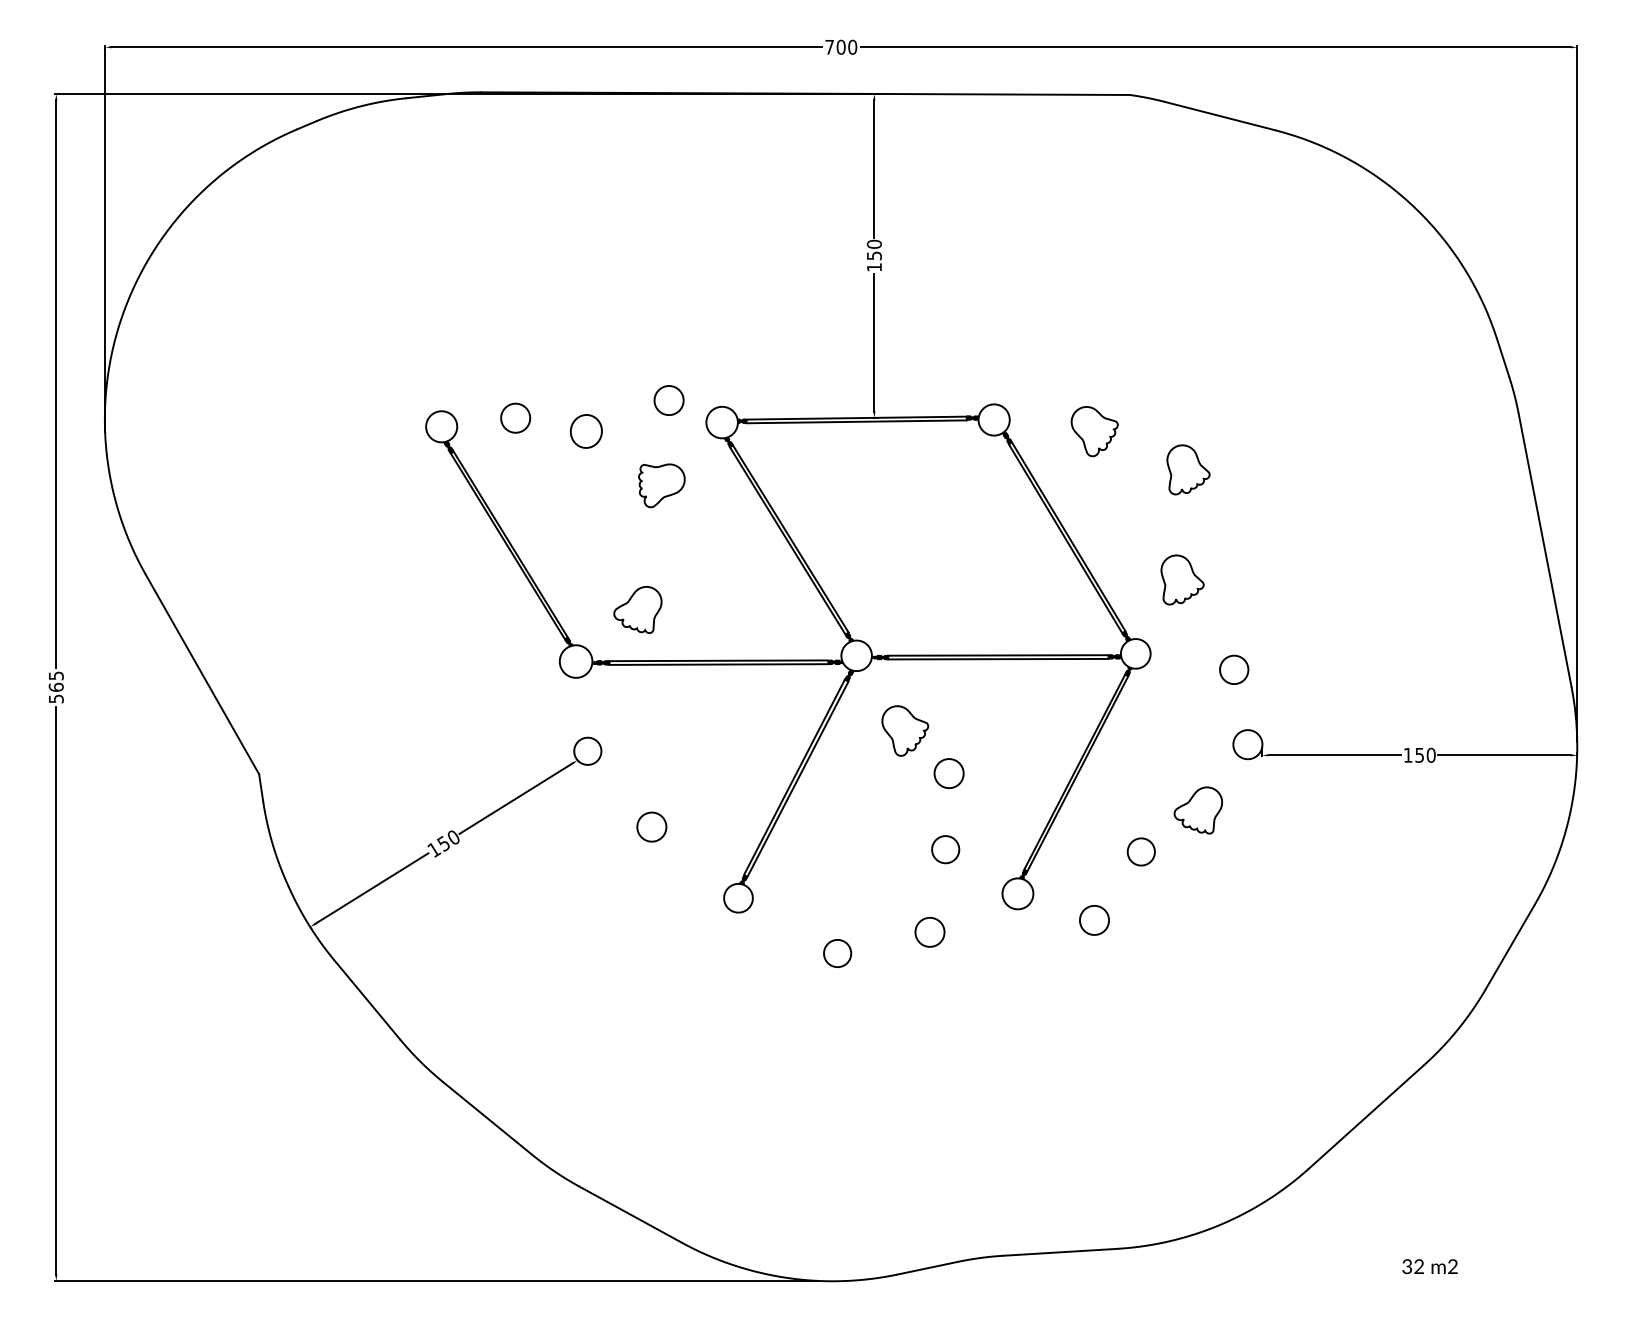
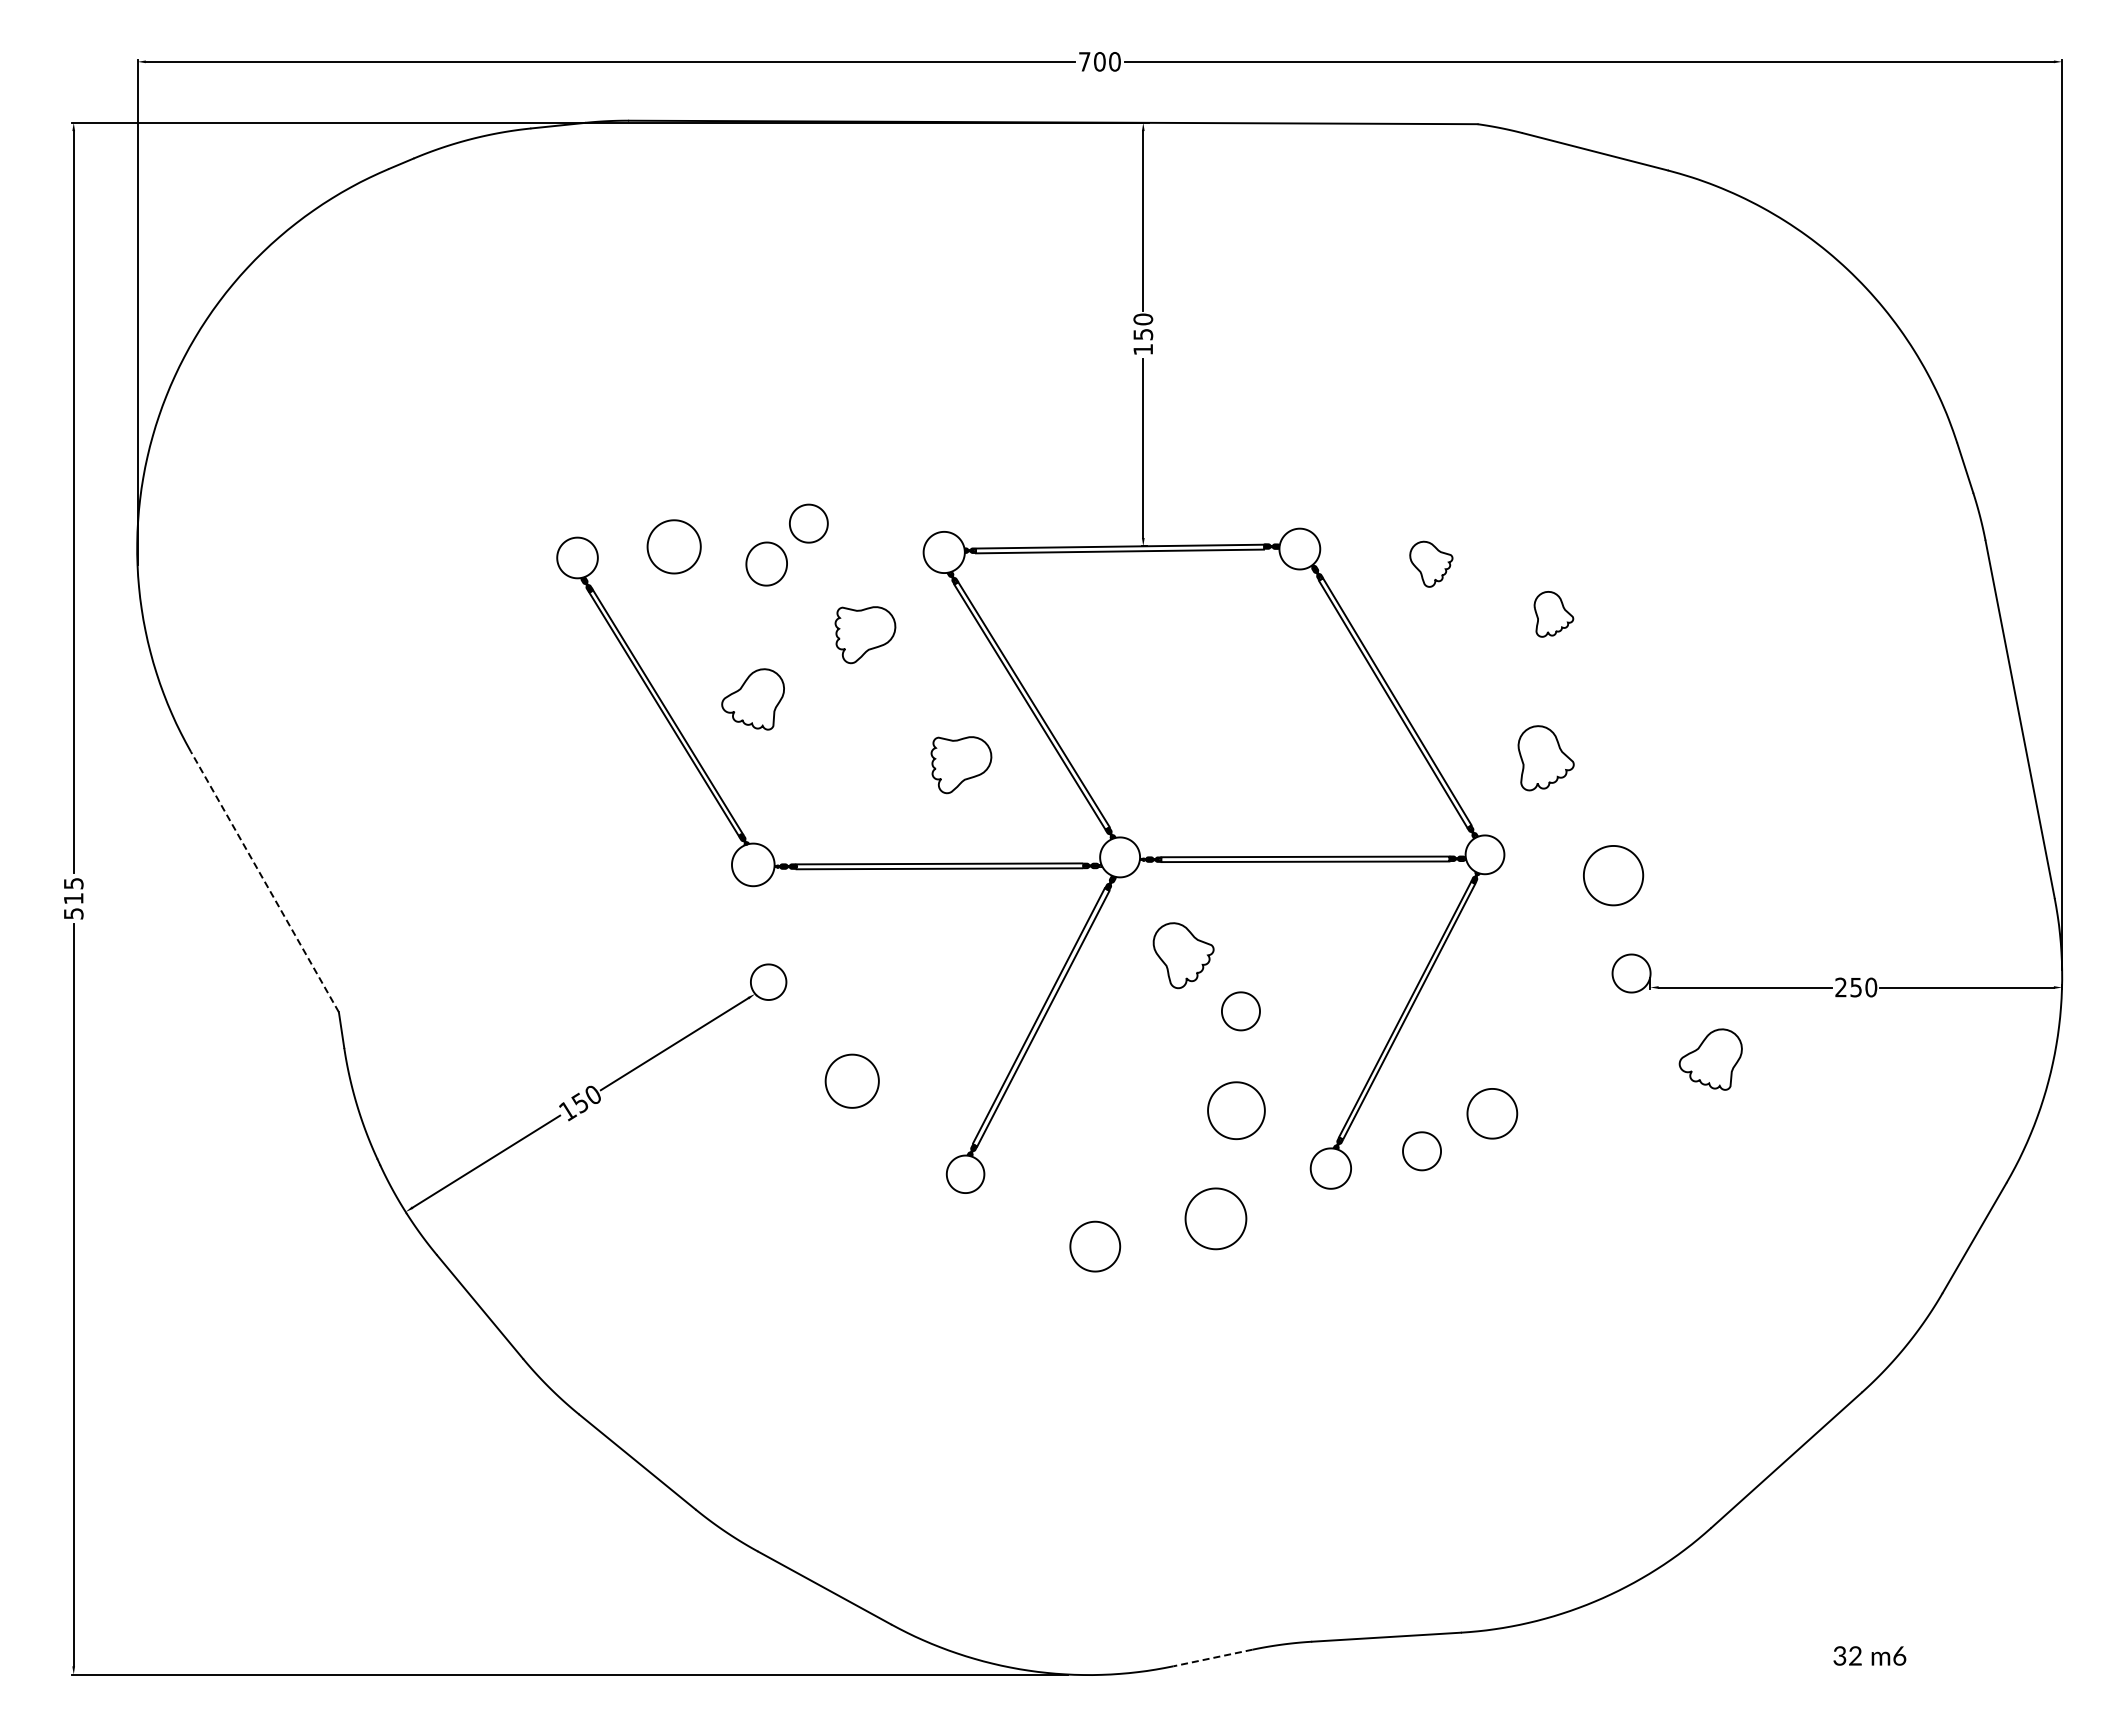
part: (668, 400) -> (808, 523), moved
part: (515, 418) -> (674, 546), size x1.4
part: (1094, 431) -> (1431, 564), size x0.7
part: (1188, 470) -> (1553, 614), size x0.7
part: (735, 585) -> (961, 765), added
part: (637, 610) -> (752, 699), moved
part: (1234, 669) -> (1613, 875), size x1.6
line: (202, 674) -> (264, 881), solid -> dashed
text: (56, 687) -> (73, 898), 565 -> 515
text: (1407, 754) -> (1840, 986), 150 -> 250
part: (1198, 810) -> (1710, 1059), moved
part: (651, 827) -> (852, 1081), size x1.4
part: (945, 849) -> (1236, 1110), size x1.6
part: (1140, 851) -> (1491, 1113), size x1.4
part: (1094, 920) -> (1421, 1151), moved
part: (929, 932) -> (1215, 1218), size x1.6
part: (837, 953) -> (1094, 1246), size x1.4
text: (1452, 1266) -> (1899, 1655), m2 -> m6
line: (927, 1268) -> (1212, 1658), solid -> dashed

